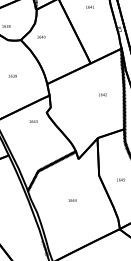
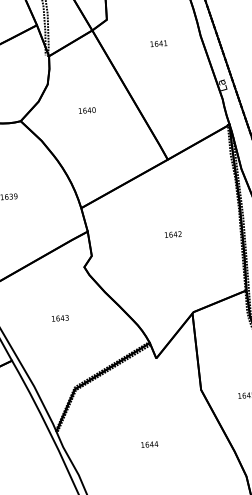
text: (41, 36) -> (87, 109), moved
text: (102, 94) -> (172, 233), moved
text: (33, 121) -> (60, 318), moved

